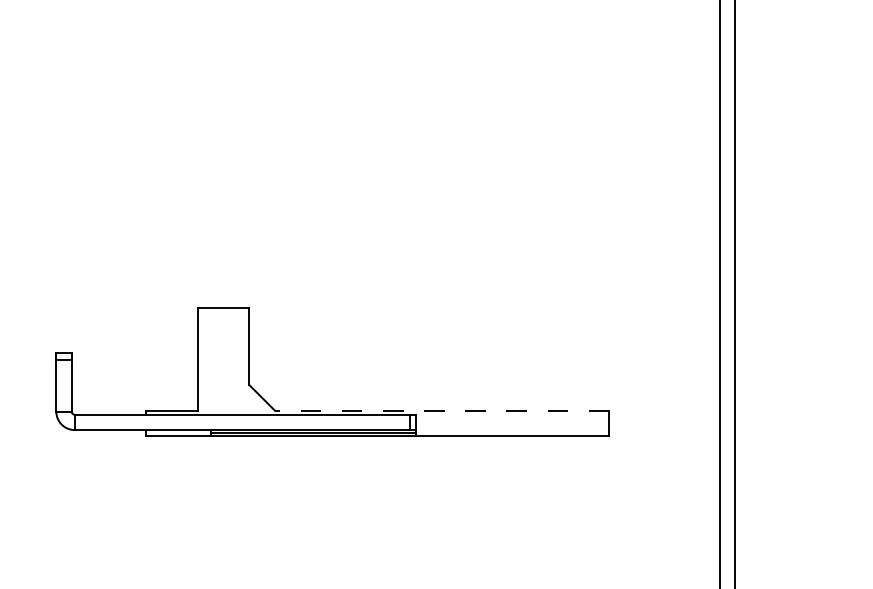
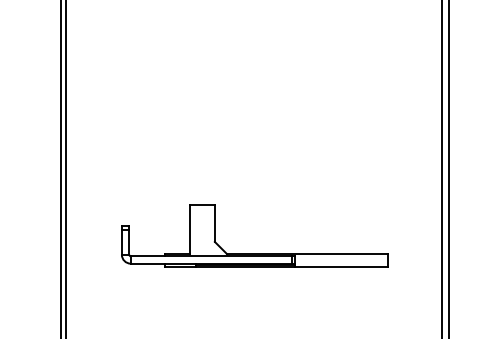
line: (441, 411) -> (307, 254), dashed -> solid

